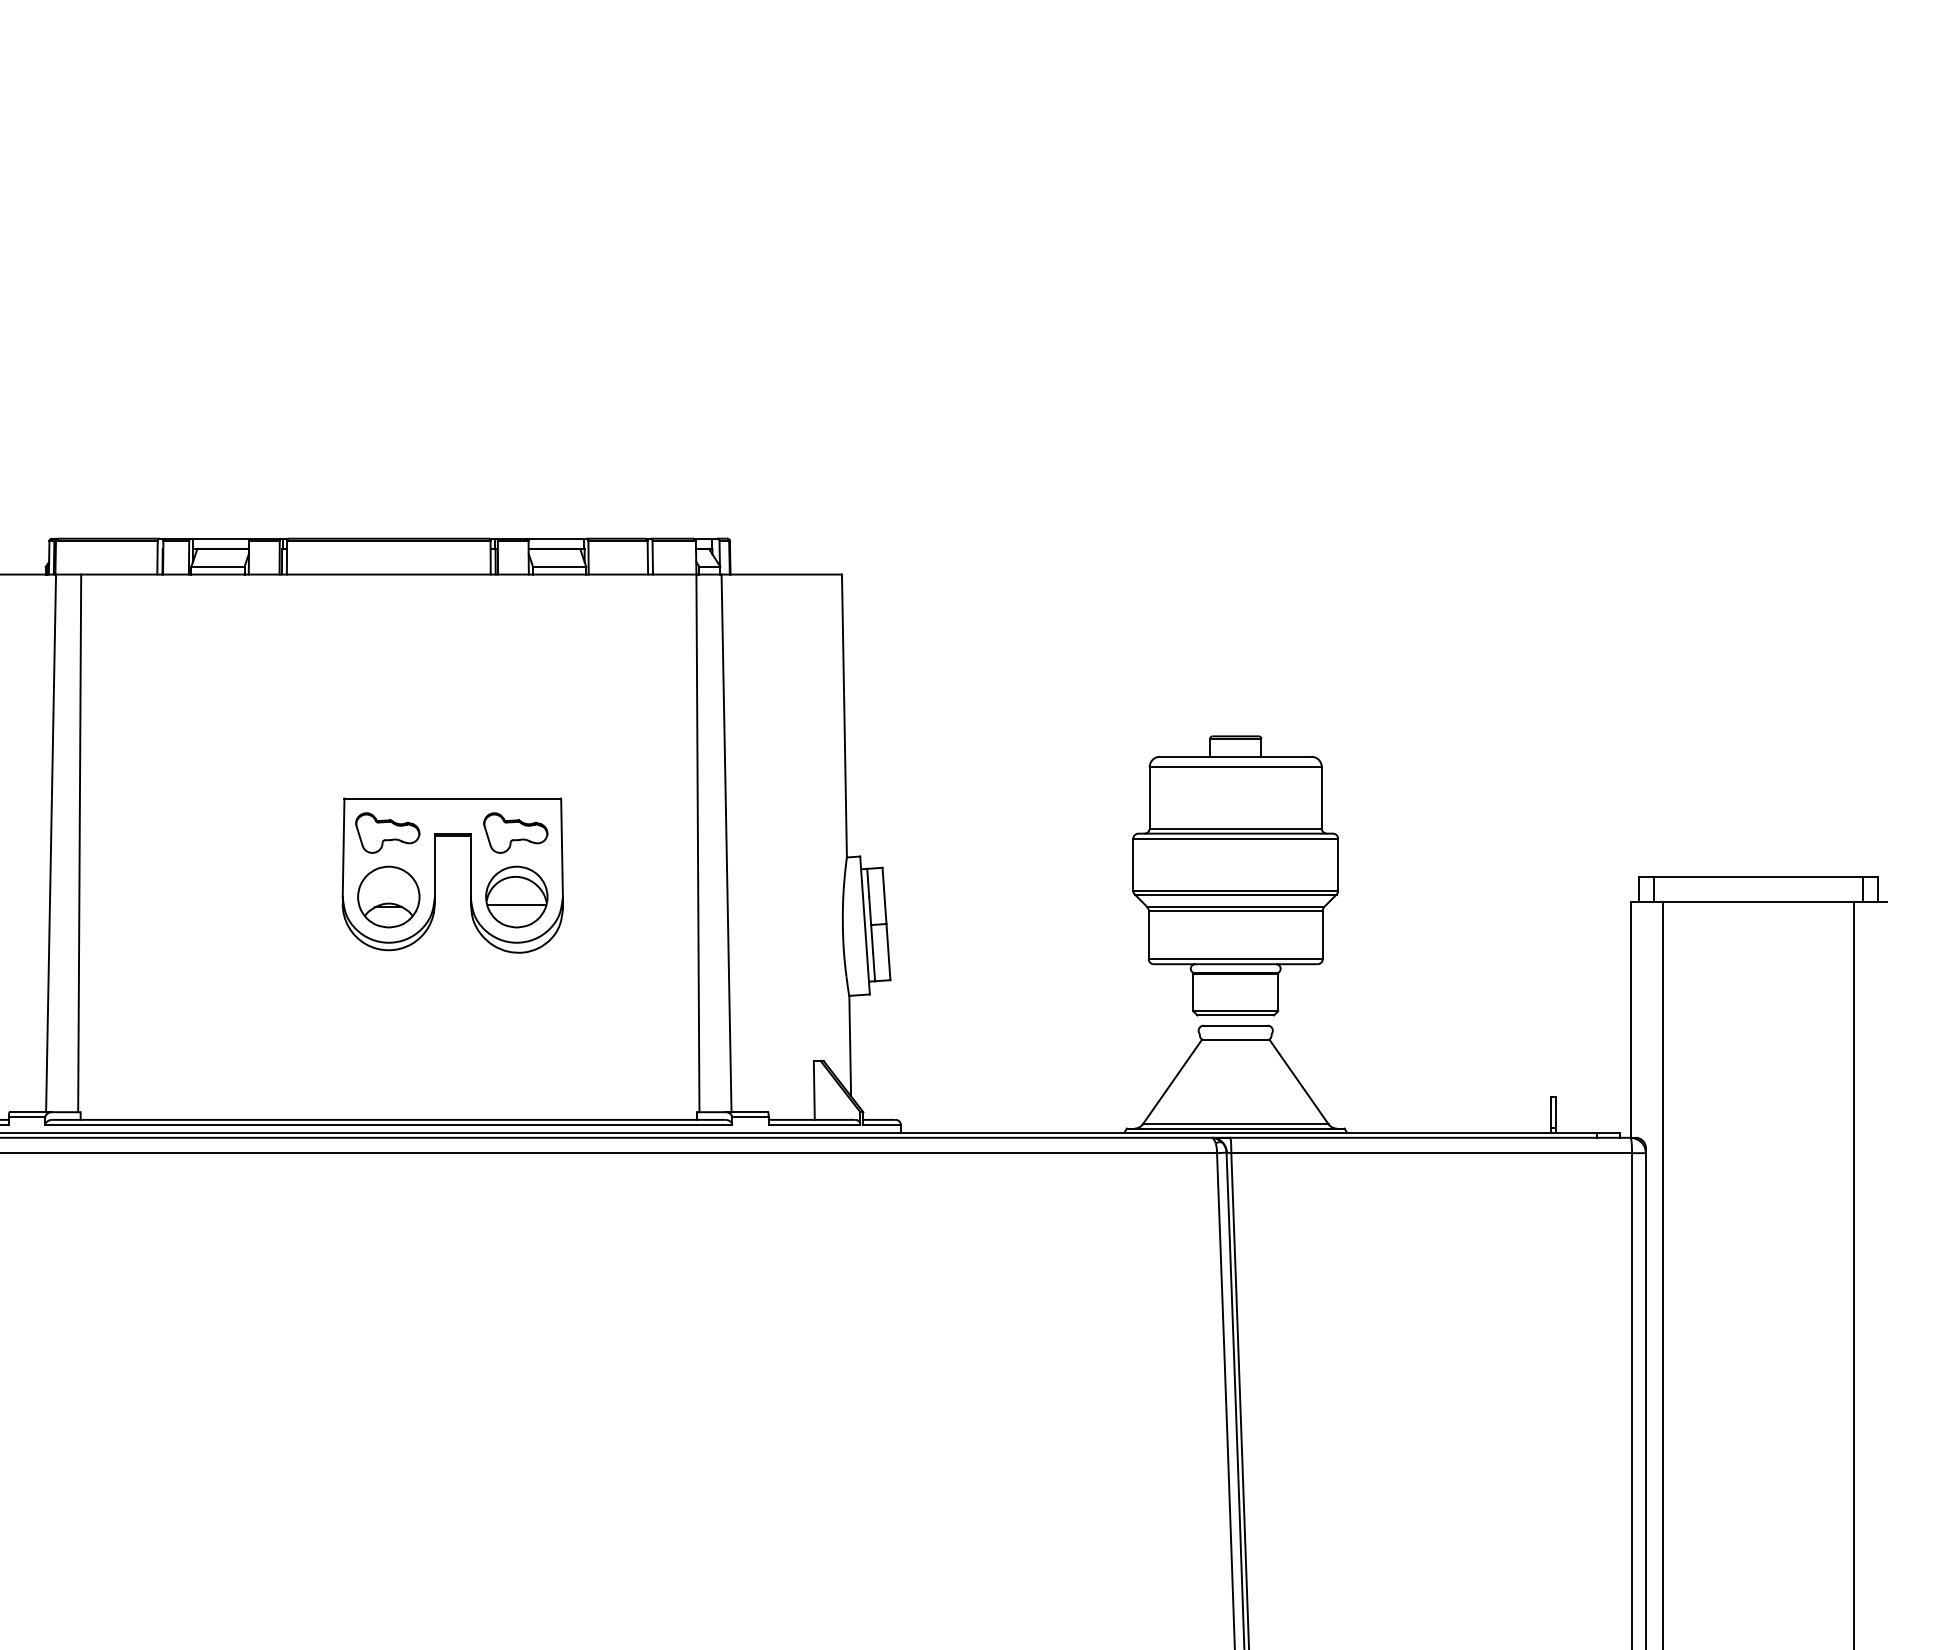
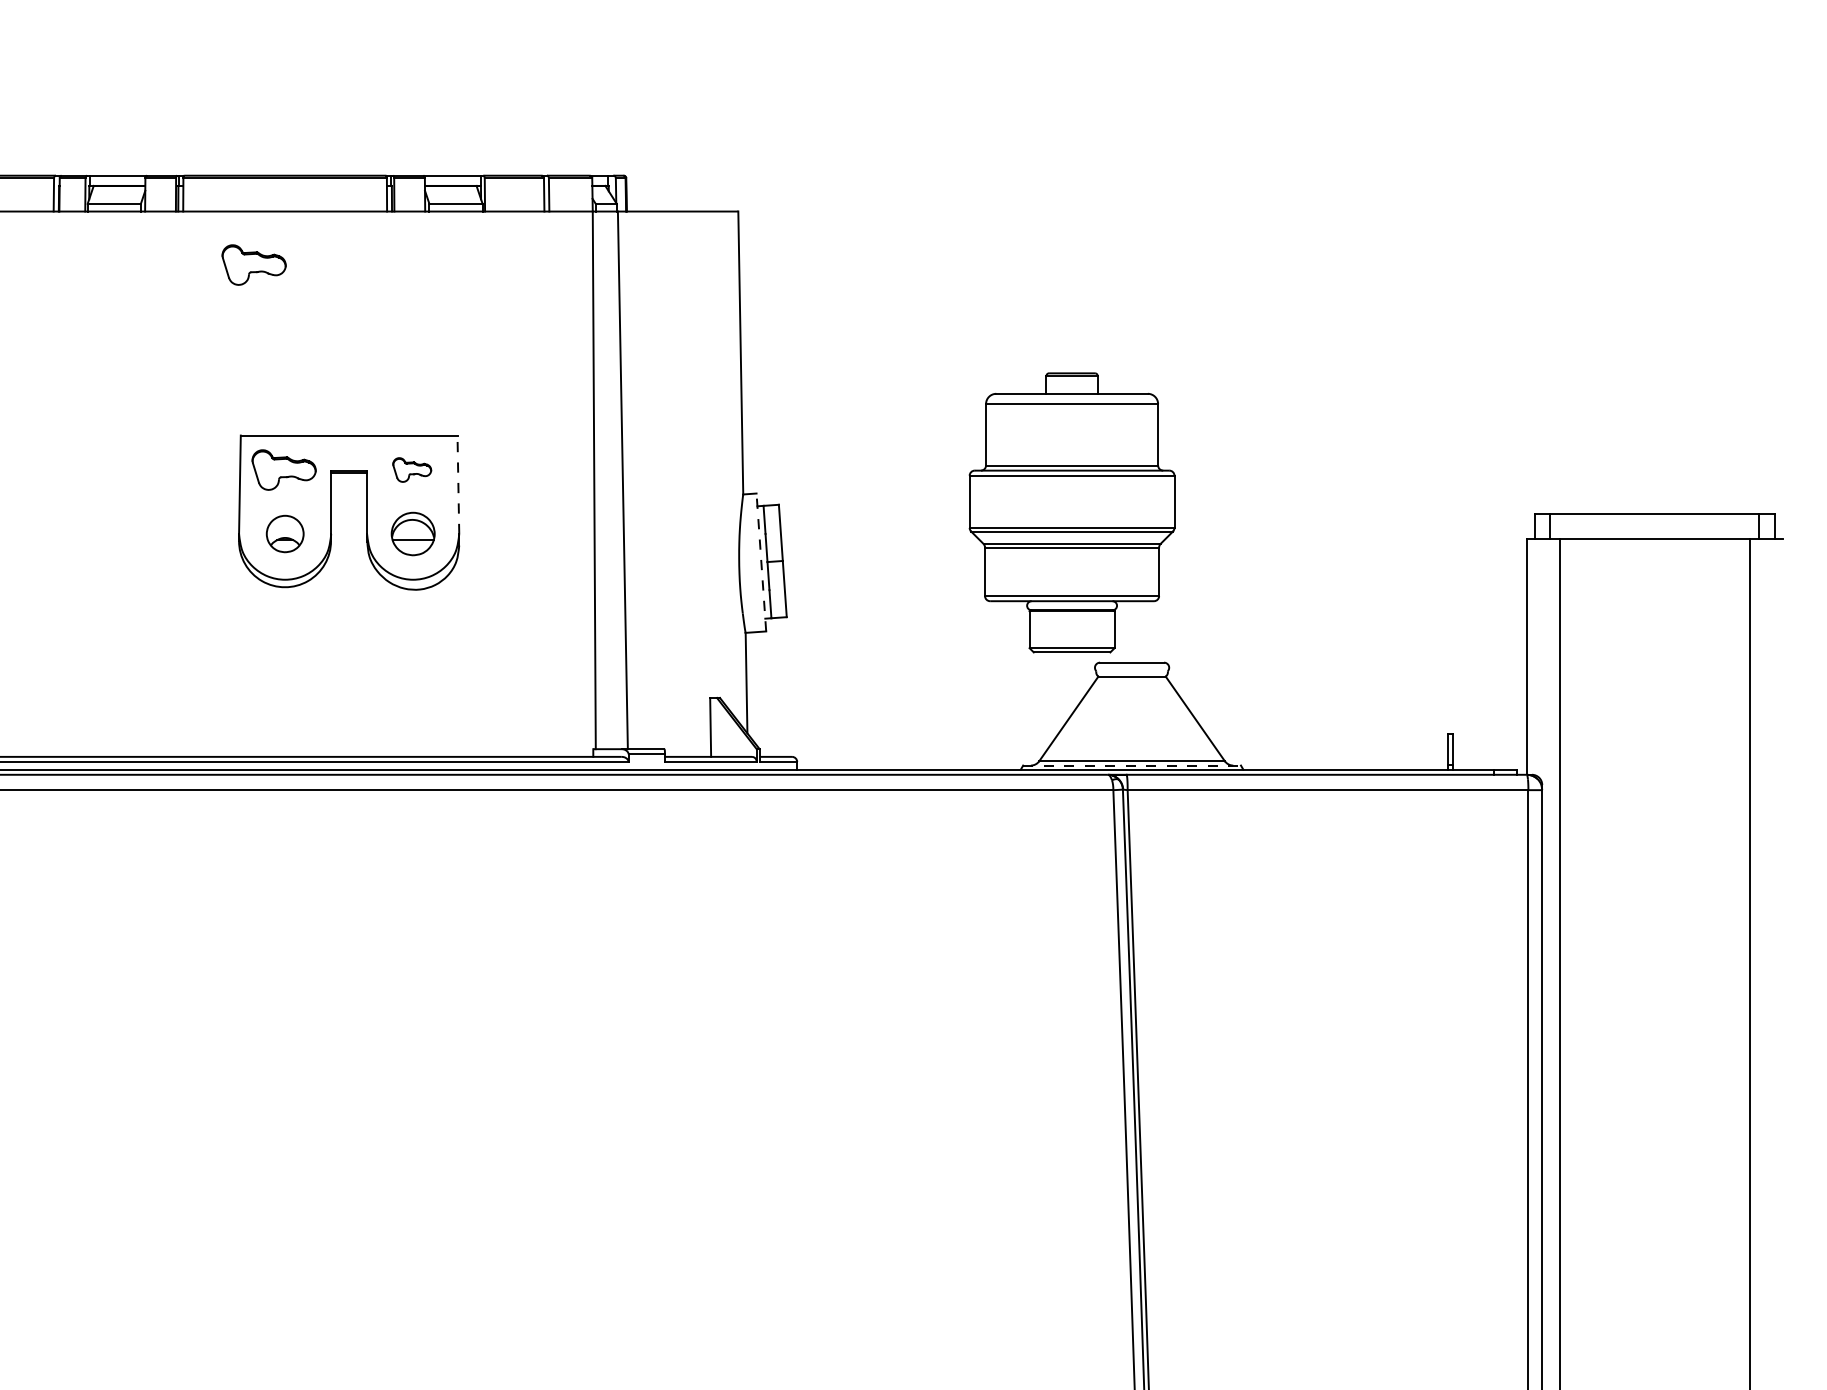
part: (357, 627) -> (253, 264), added
part: (515, 832) -> (411, 469), size x0.6
line: (562, 847) -> (458, 484), solid -> dashed
part: (1235, 875) -> (1071, 512), moved
part: (388, 896) -> (284, 533), size x0.6
part: (516, 896) -> (412, 533), size x0.7
line: (865, 925) -> (761, 562), solid -> dashed
line: (1235, 1128) -> (1131, 765), solid -> dashed

